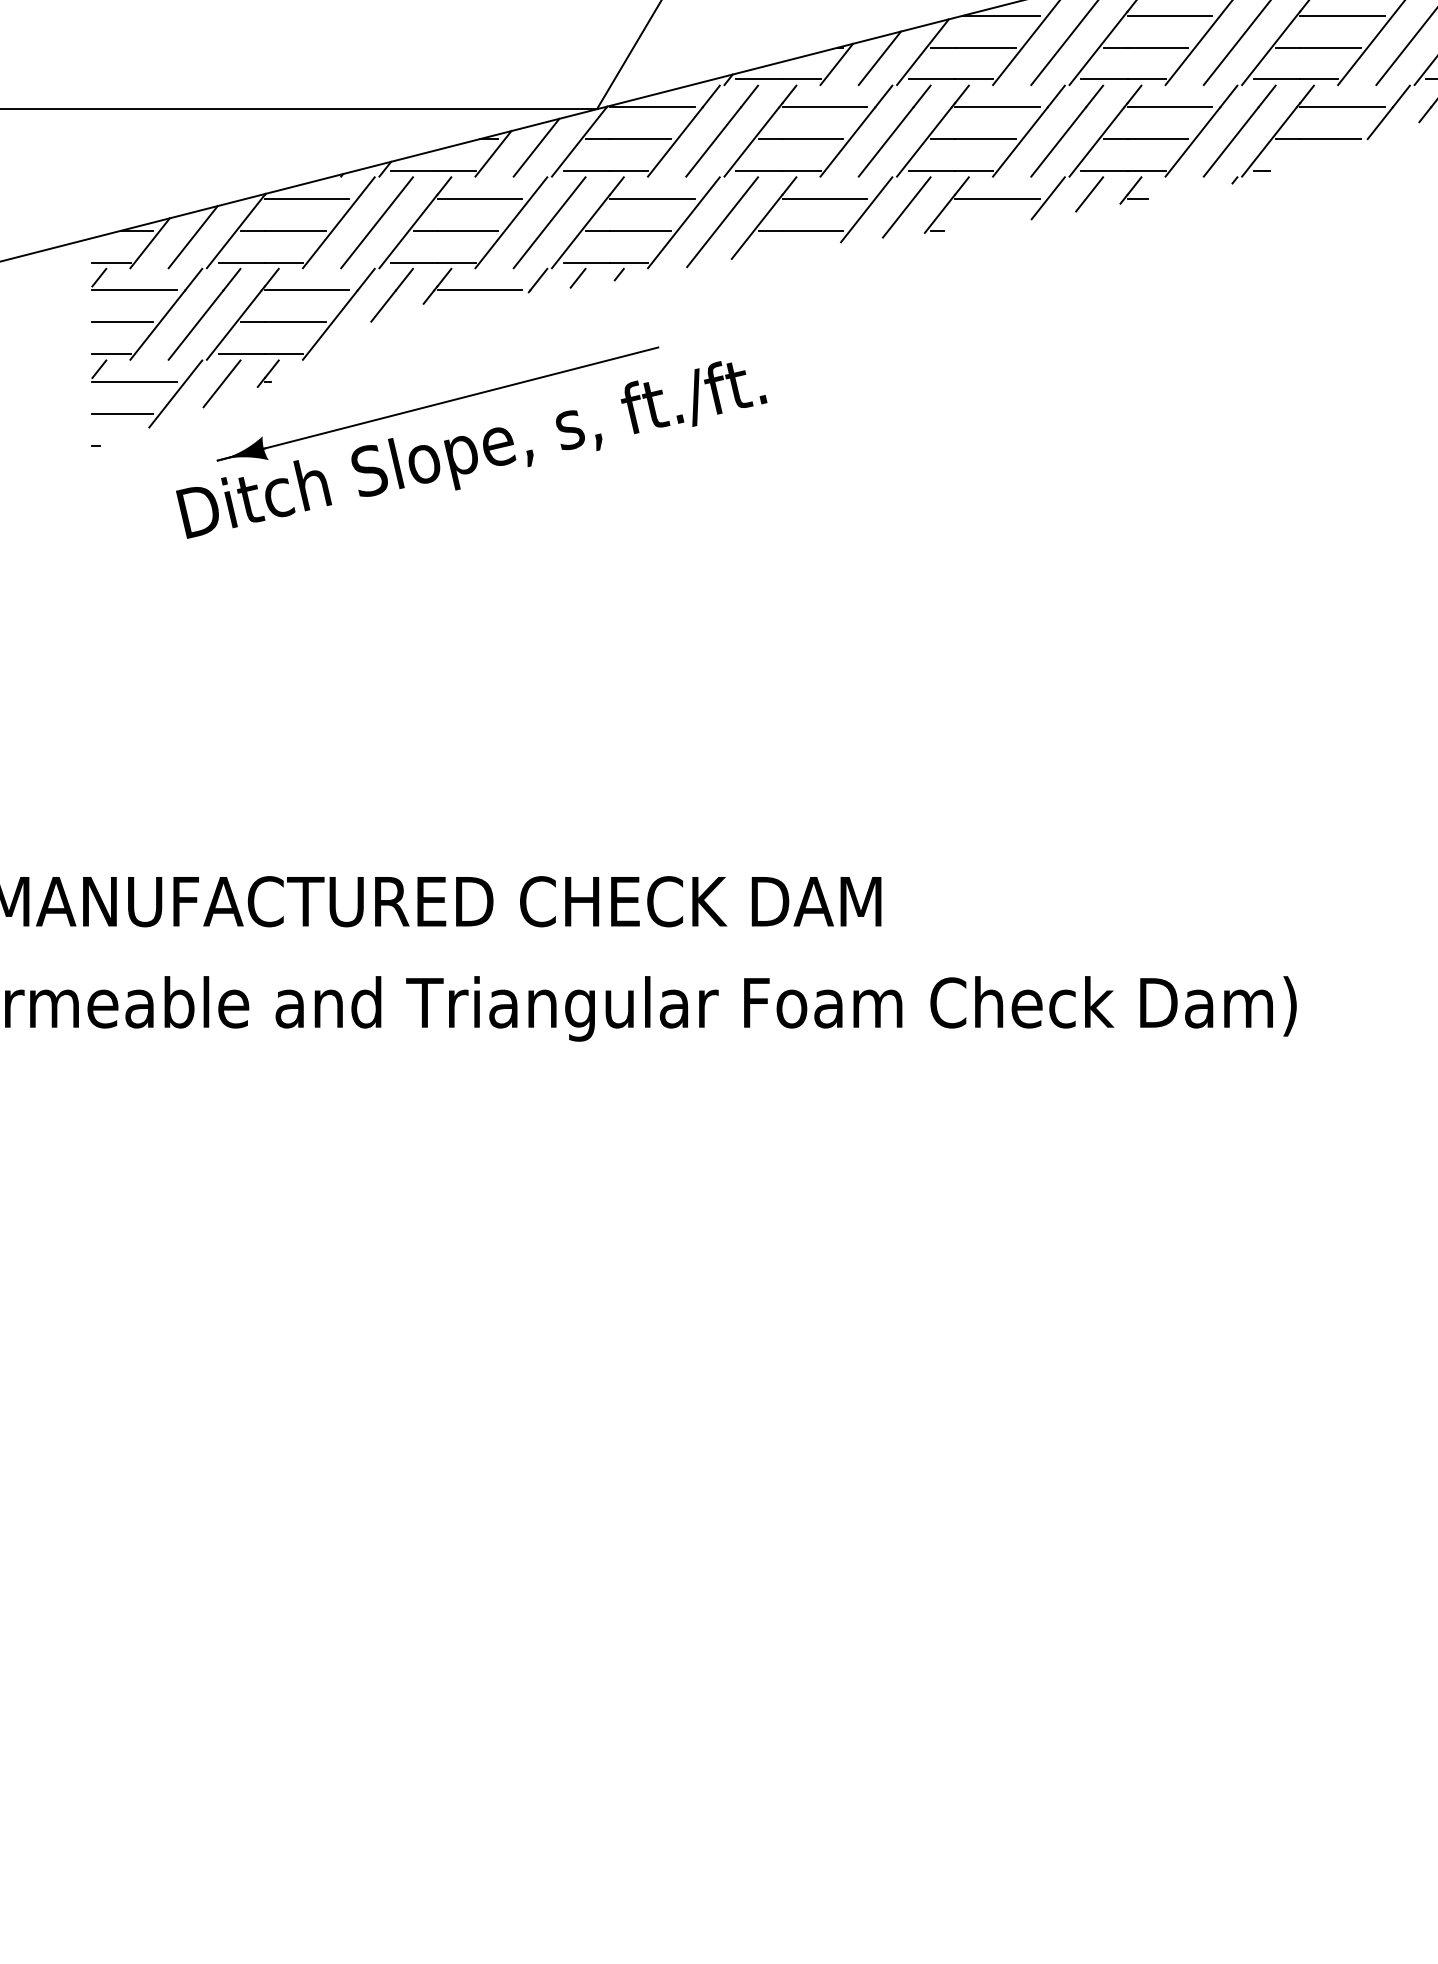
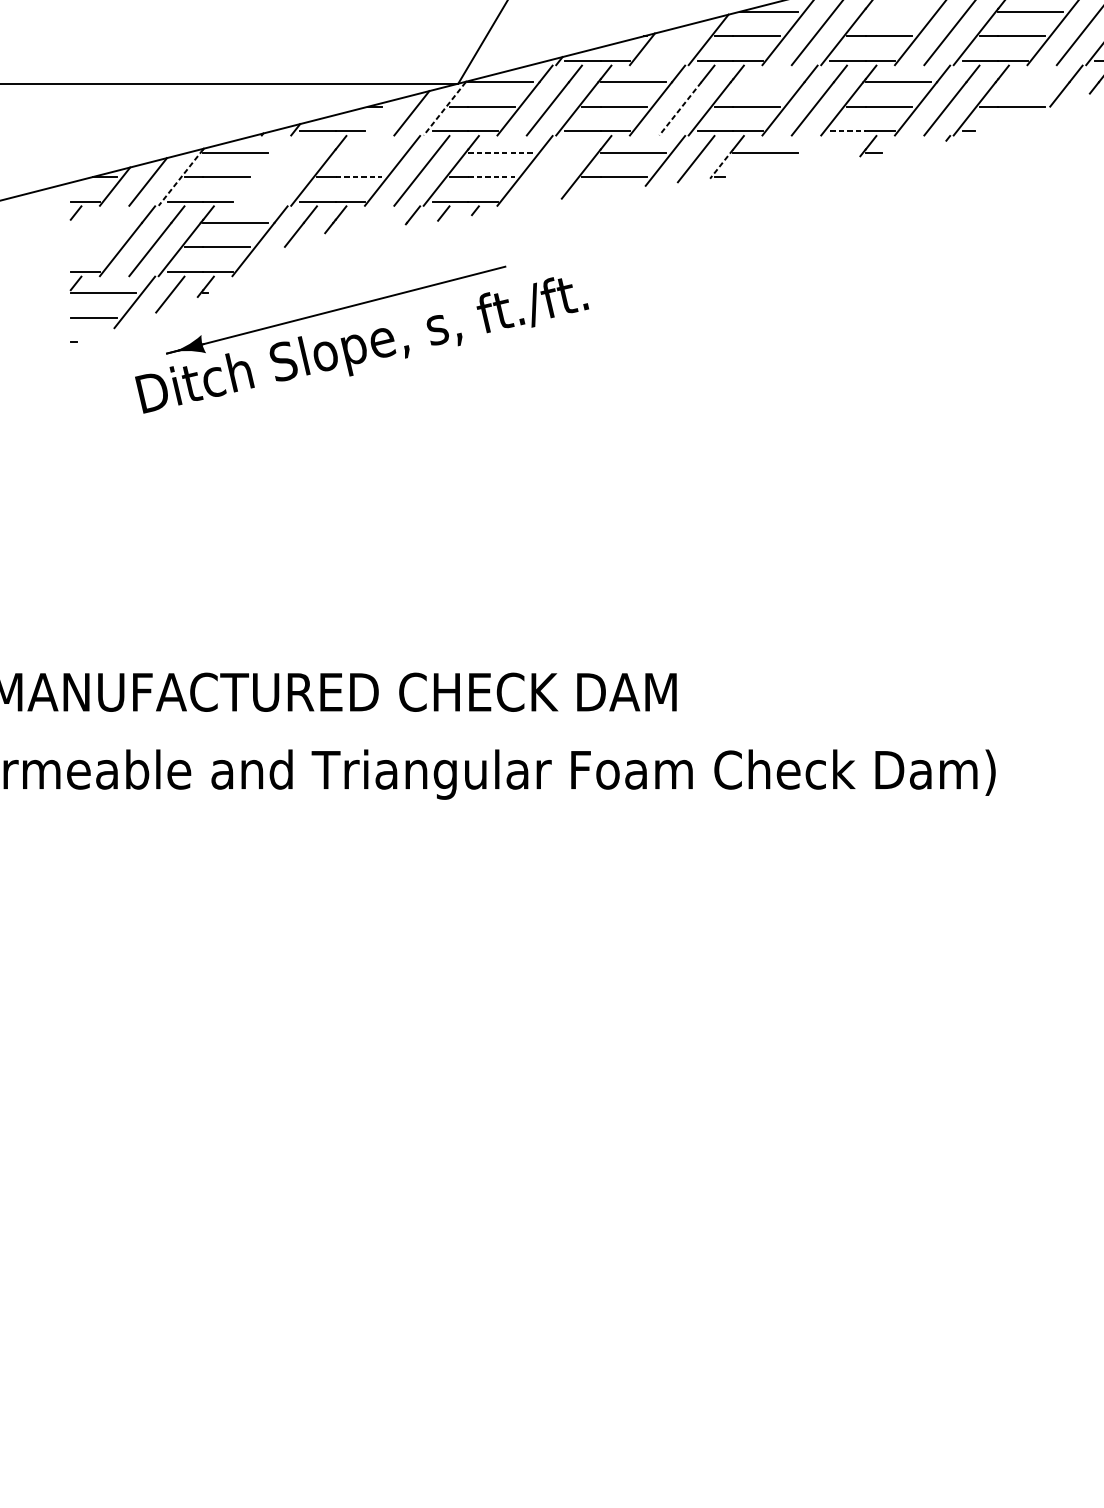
line: (1169, 15) -> (897, 11), removed
line: (879, 58) -> (675, 44), removed
line: (997, 107) -> (765, 82), removed
line: (1342, 107) -> (1030, 82), removed
line: (579, 142) -> (444, 109), solid -> dashed
line: (885, 142) -> (679, 109), solid -> dashed
line: (493, 153) -> (378, 117), removed
line: (1104, 171) -> (848, 131), solid -> dashed
line: (1089, 194) -> (836, 149), removed
line: (479, 198) -> (368, 152), removed
line: (652, 198) -> (500, 152), solid -> dashed
line: (1047, 198) -> (804, 152), removed
line: (939, 214) -> (721, 164), solid -> dashed
line: (338, 222) -> (259, 170), removed
line: (376, 222) -> (288, 170), removed
line: (722, 222) -> (554, 170), removed
line: (468, 230) -> (359, 176), solid -> dashed
line: (640, 230) -> (491, 176), solid -> dashed
line: (235, 231) -> (180, 177), solid -> dashed
line: (134, 290) -> (103, 222), removed
line: (479, 290) -> (368, 222), removed
line: (122, 322) -> (93, 247), removed

